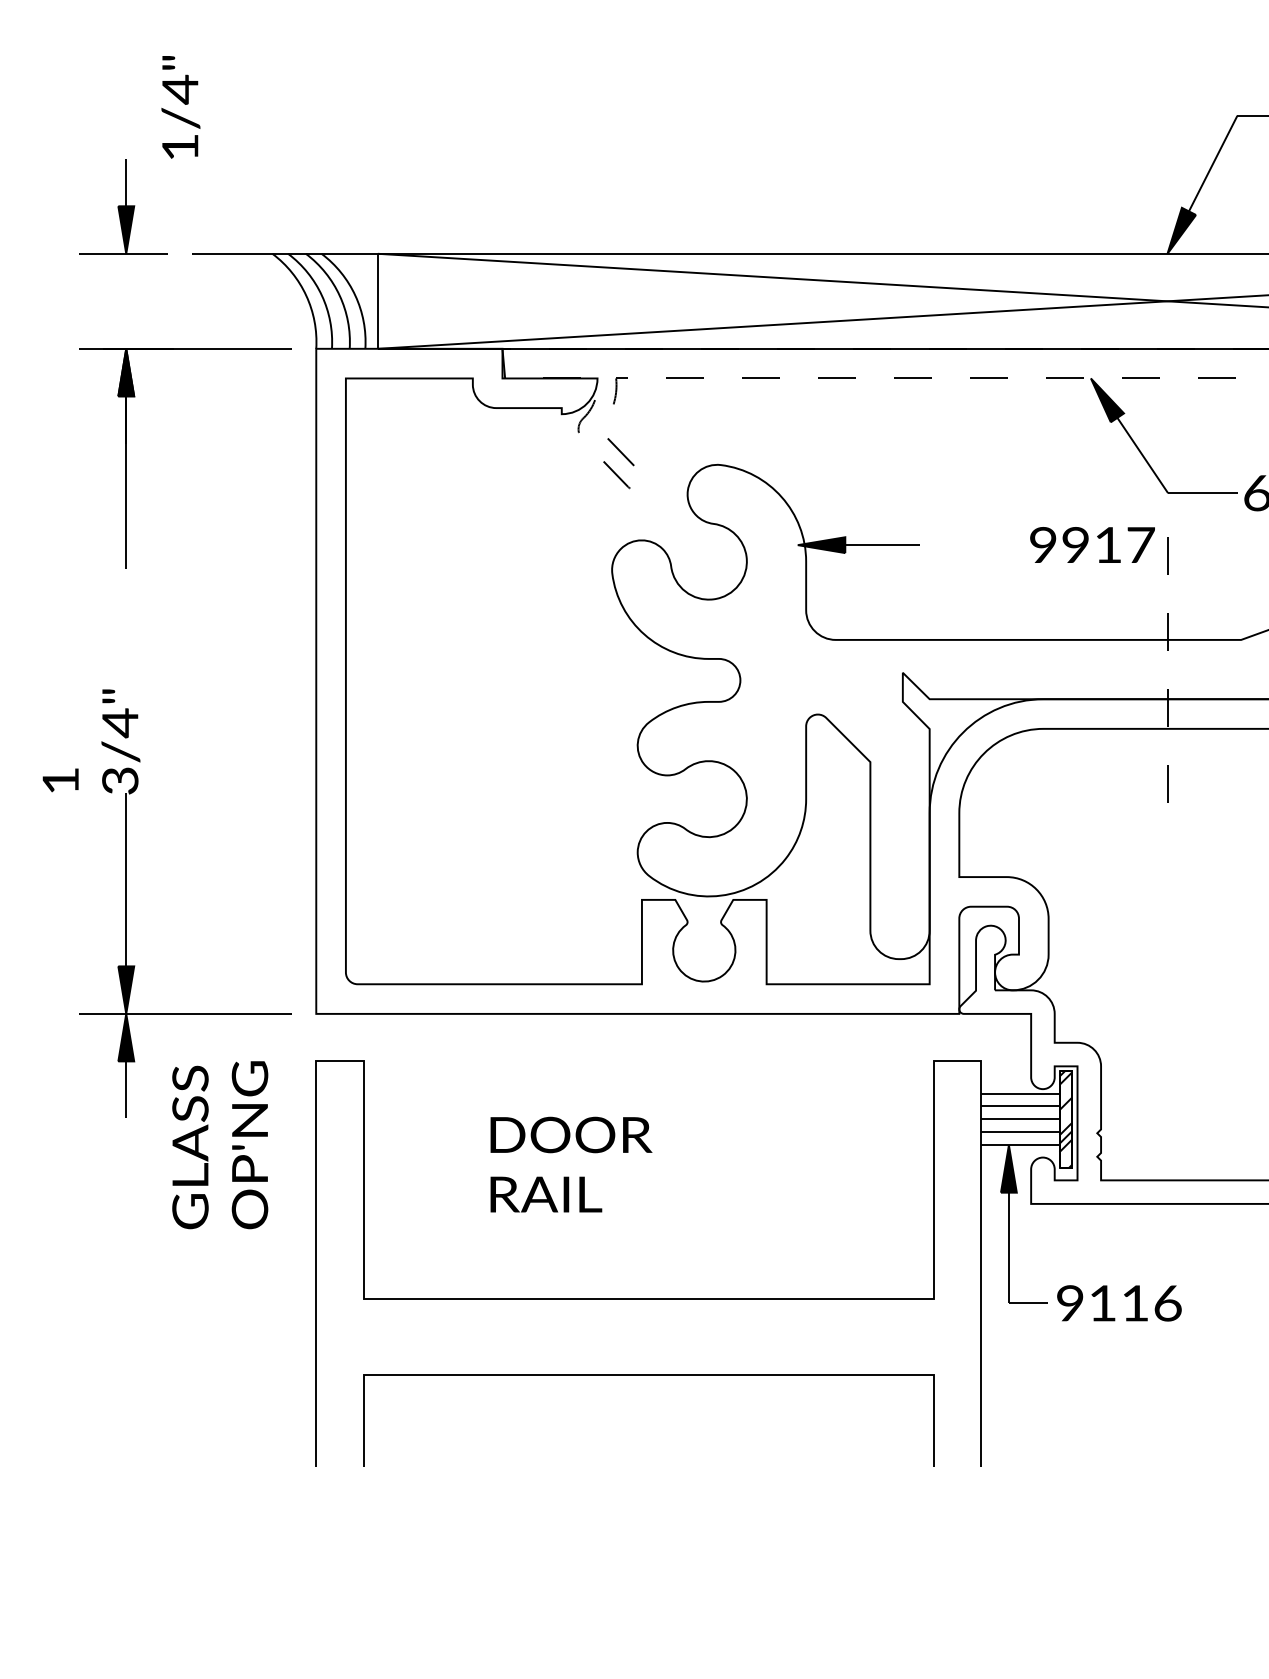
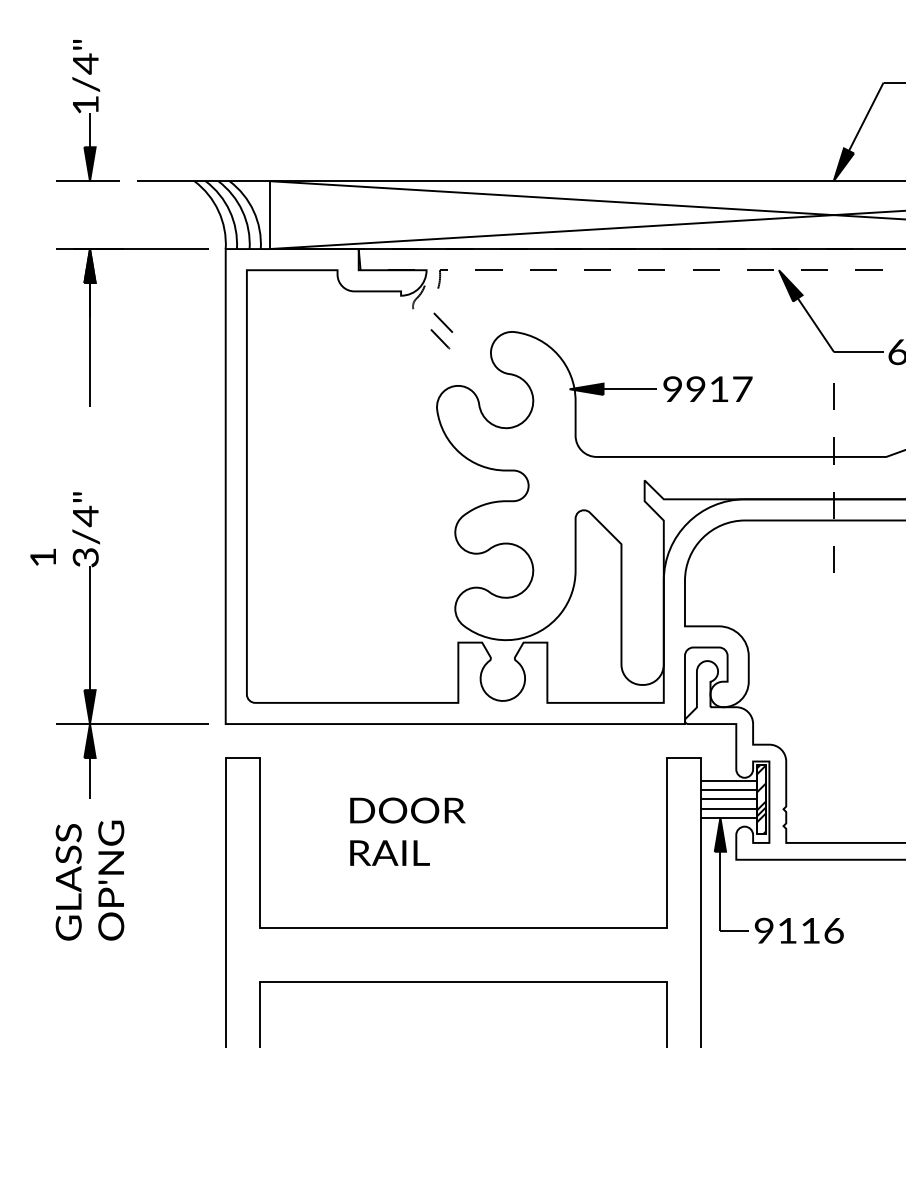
text: (180, 107) -> (85, 76), moved
text: (1092, 544) -> (707, 388), moved
text: (220, 1145) -> (90, 880), moved

